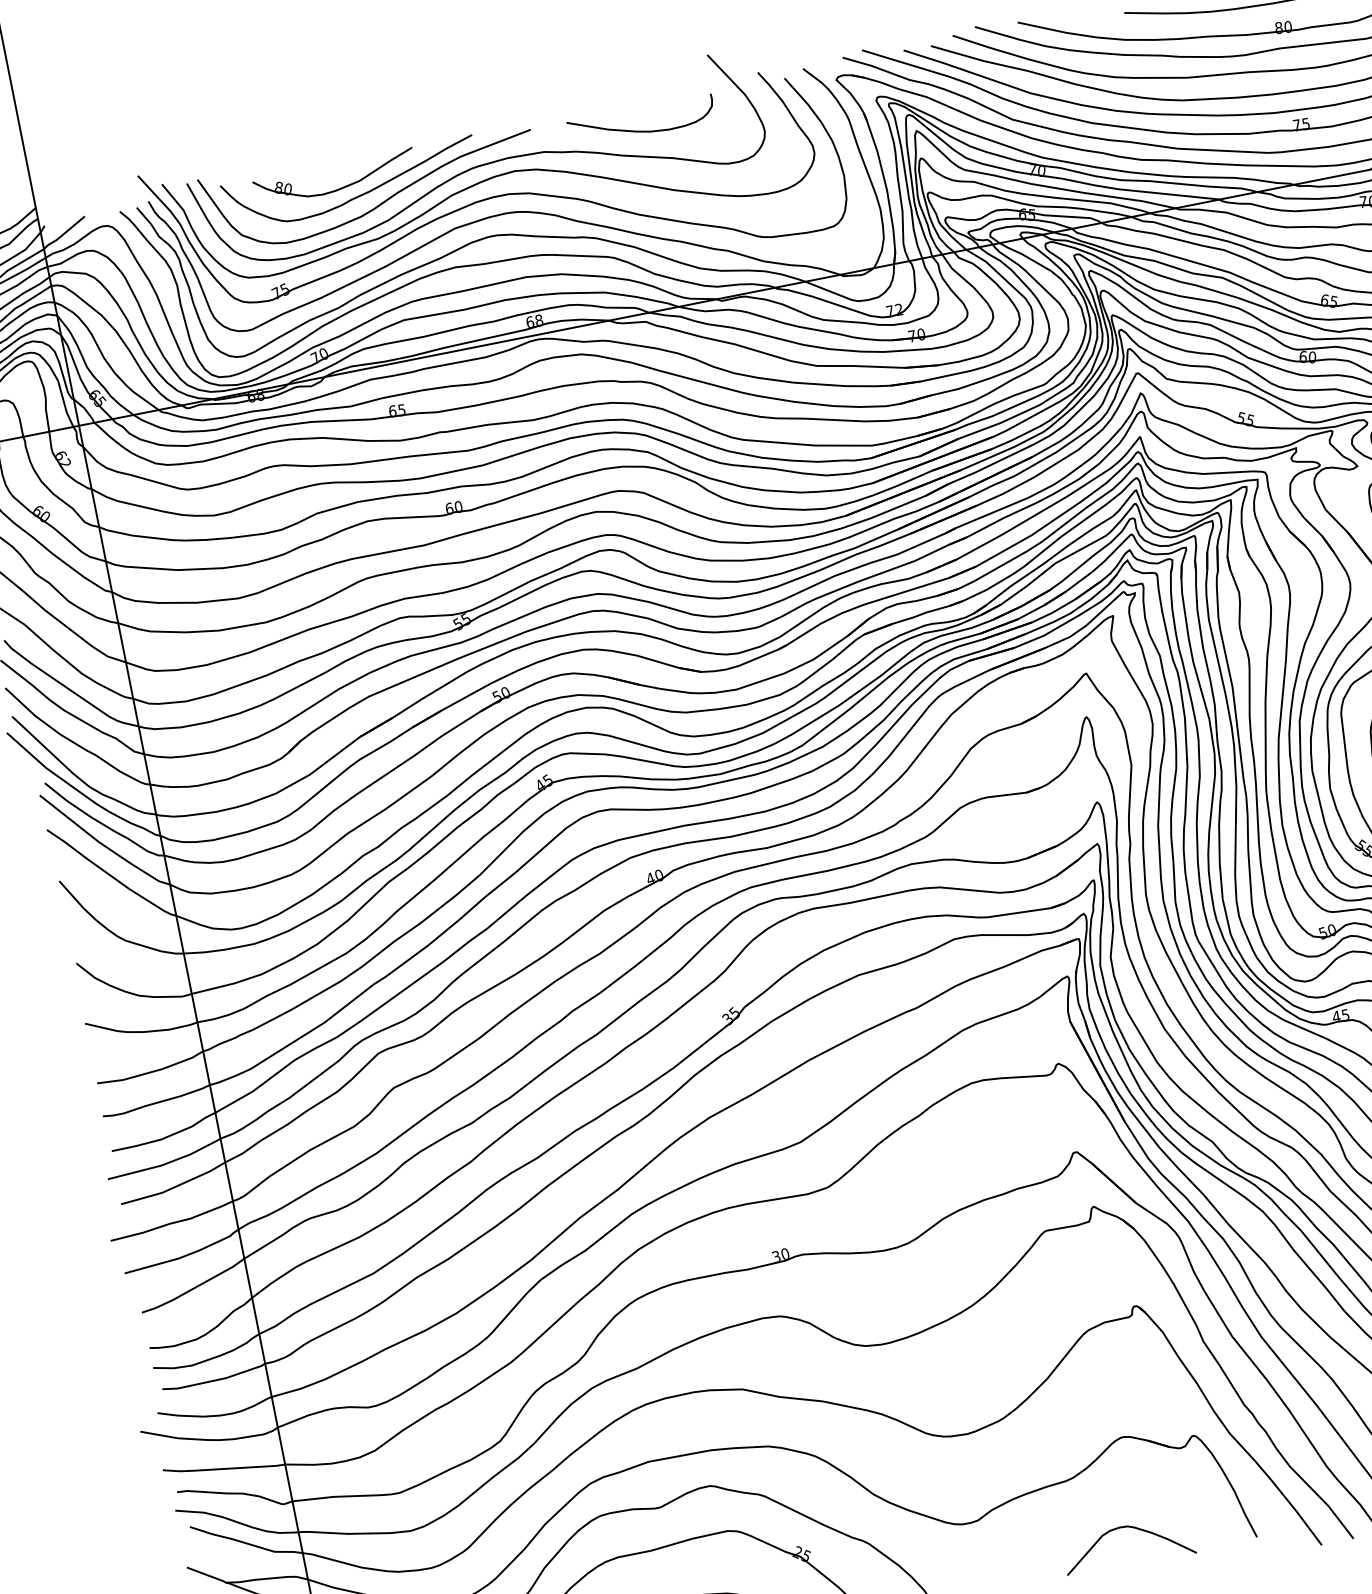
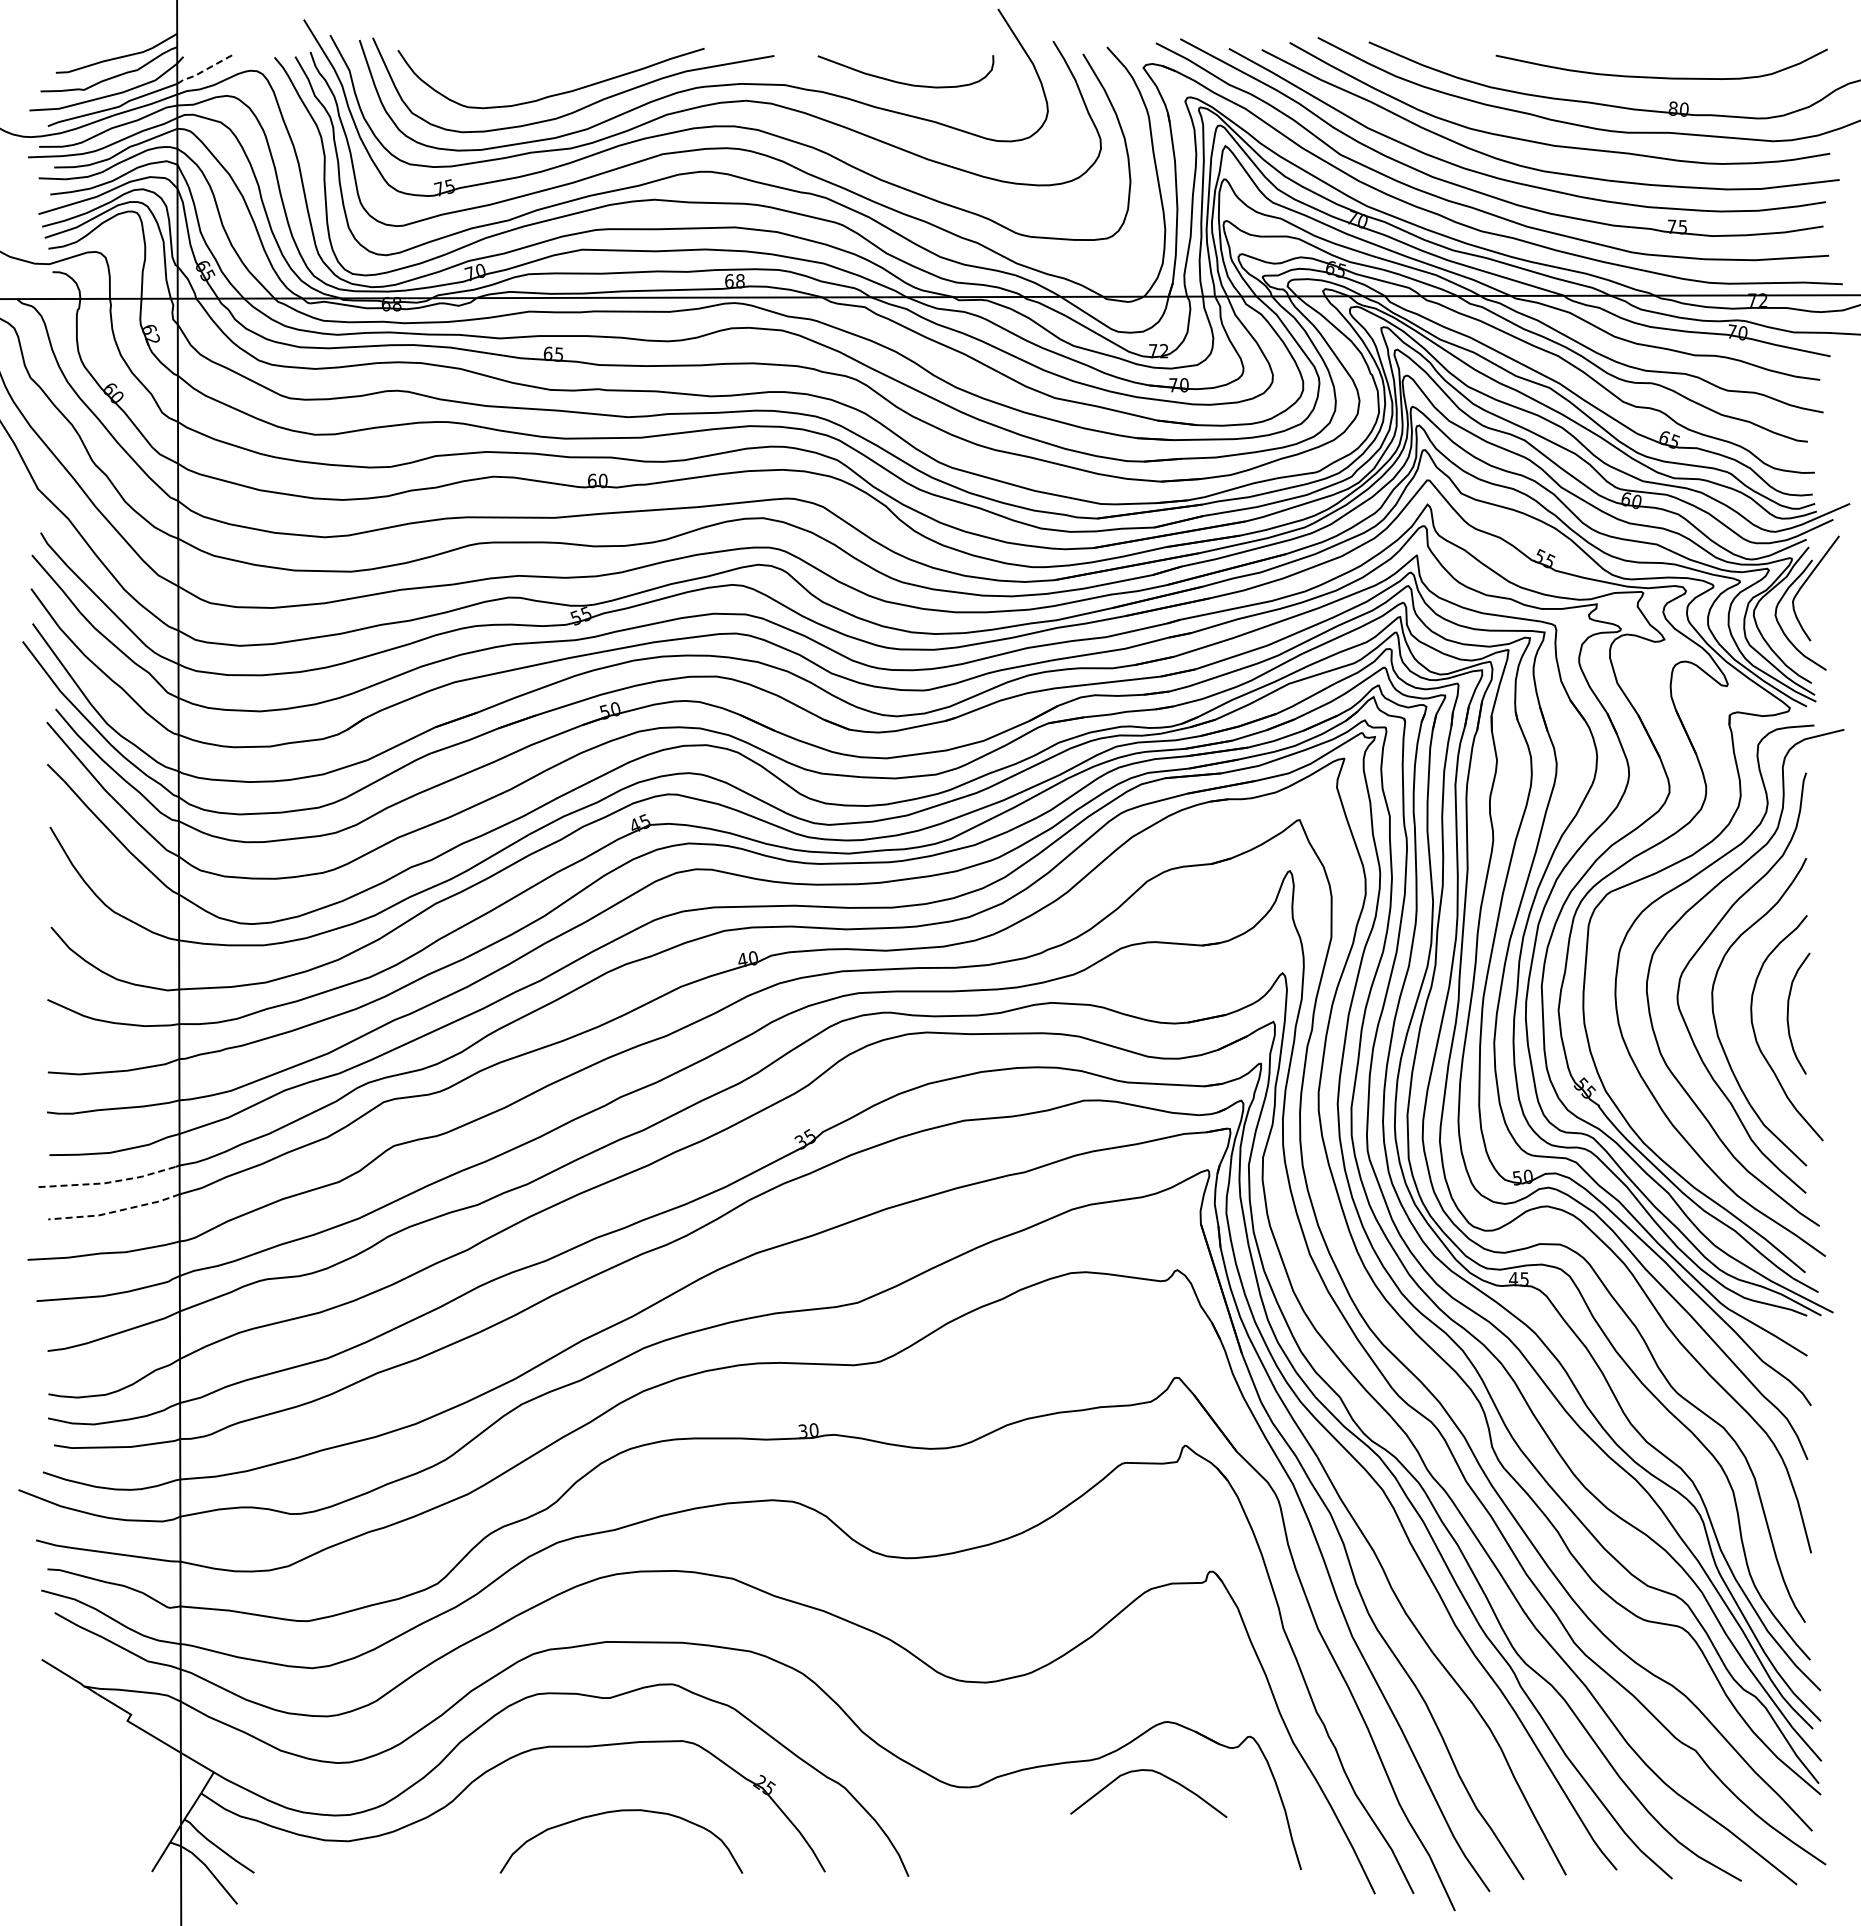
part: (339, 188) -> (536, 80), removed
line: (64, 233) -> (204, 70), solid -> dashed
line: (165, 1164) -> (109, 1182), solid -> dashed
line: (175, 1186) -> (115, 1211), solid -> dashed
curve: (1131, 1528) -> (1156, 1773), moved

